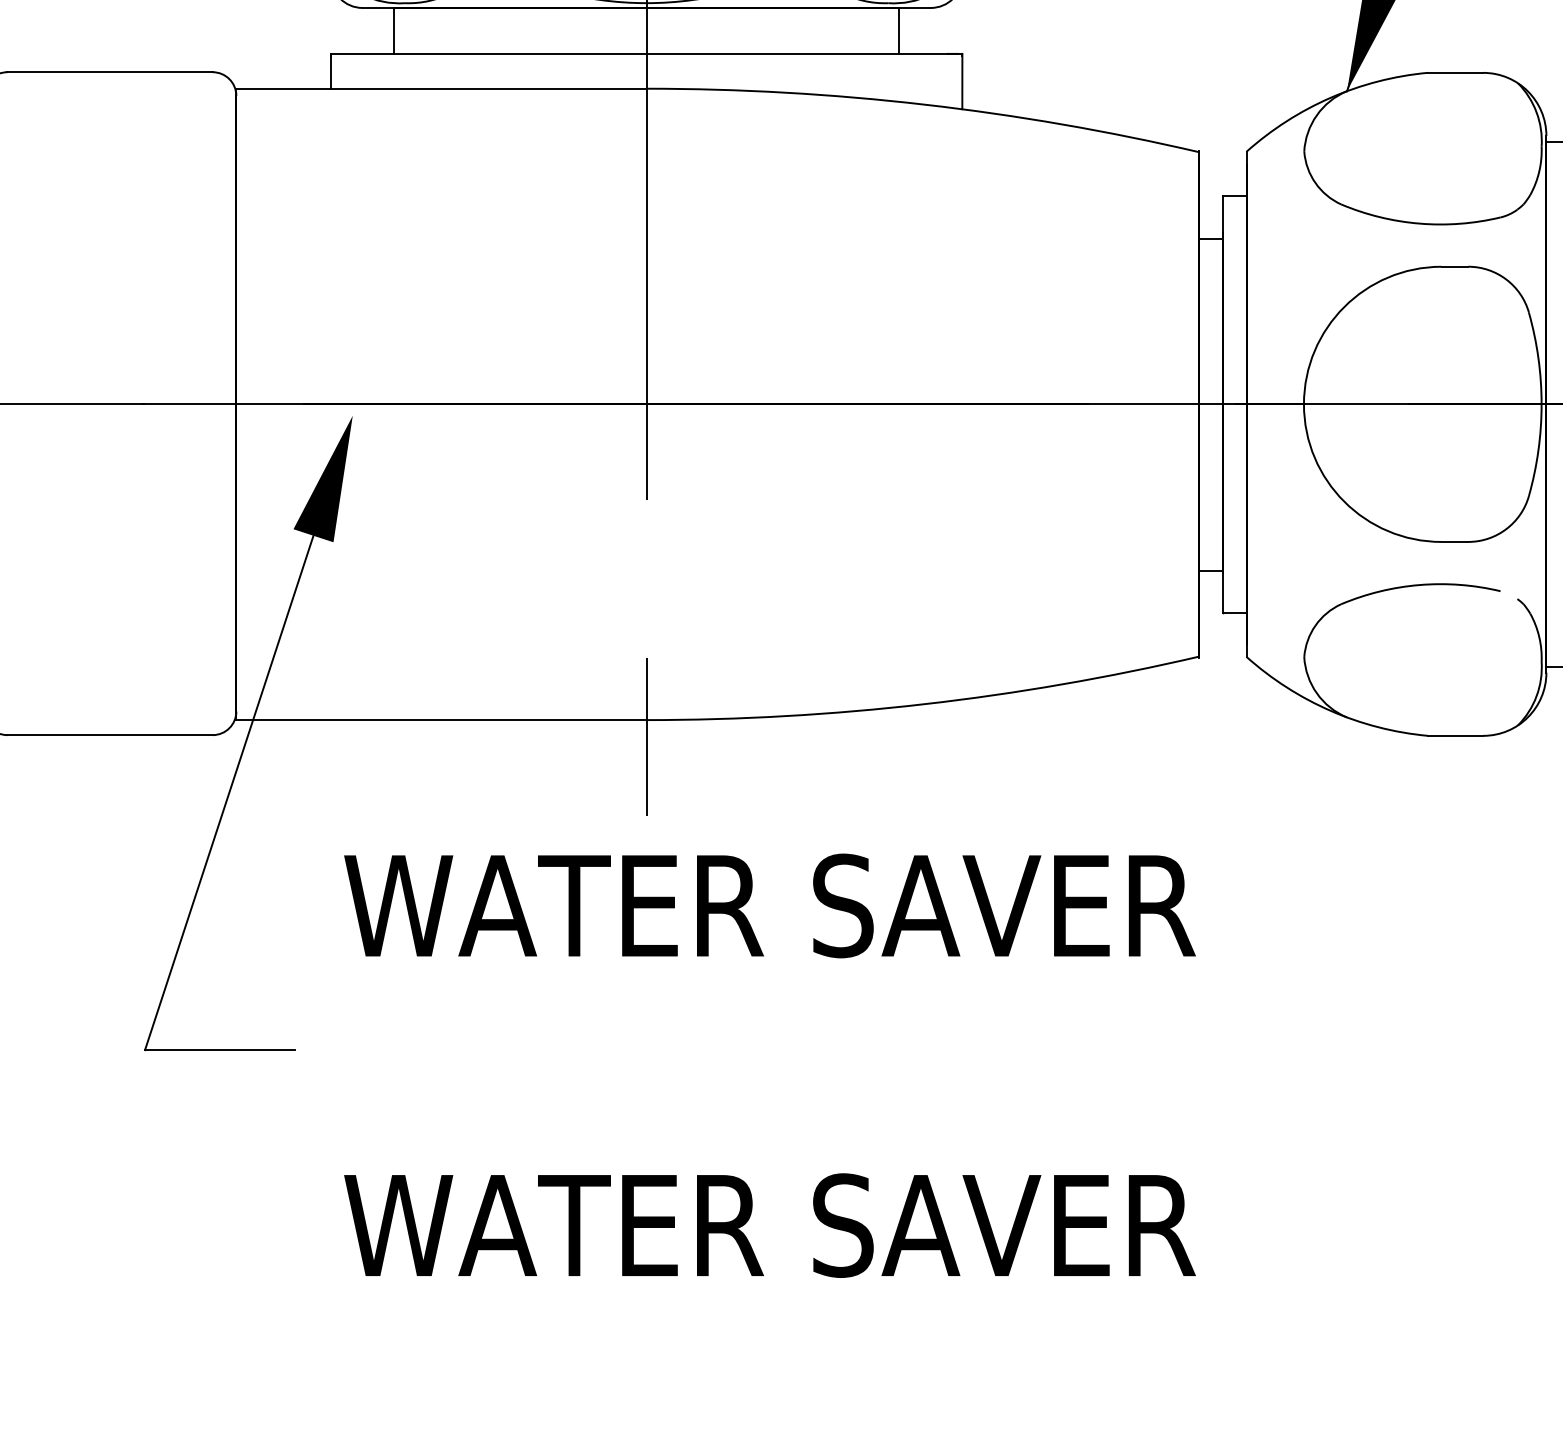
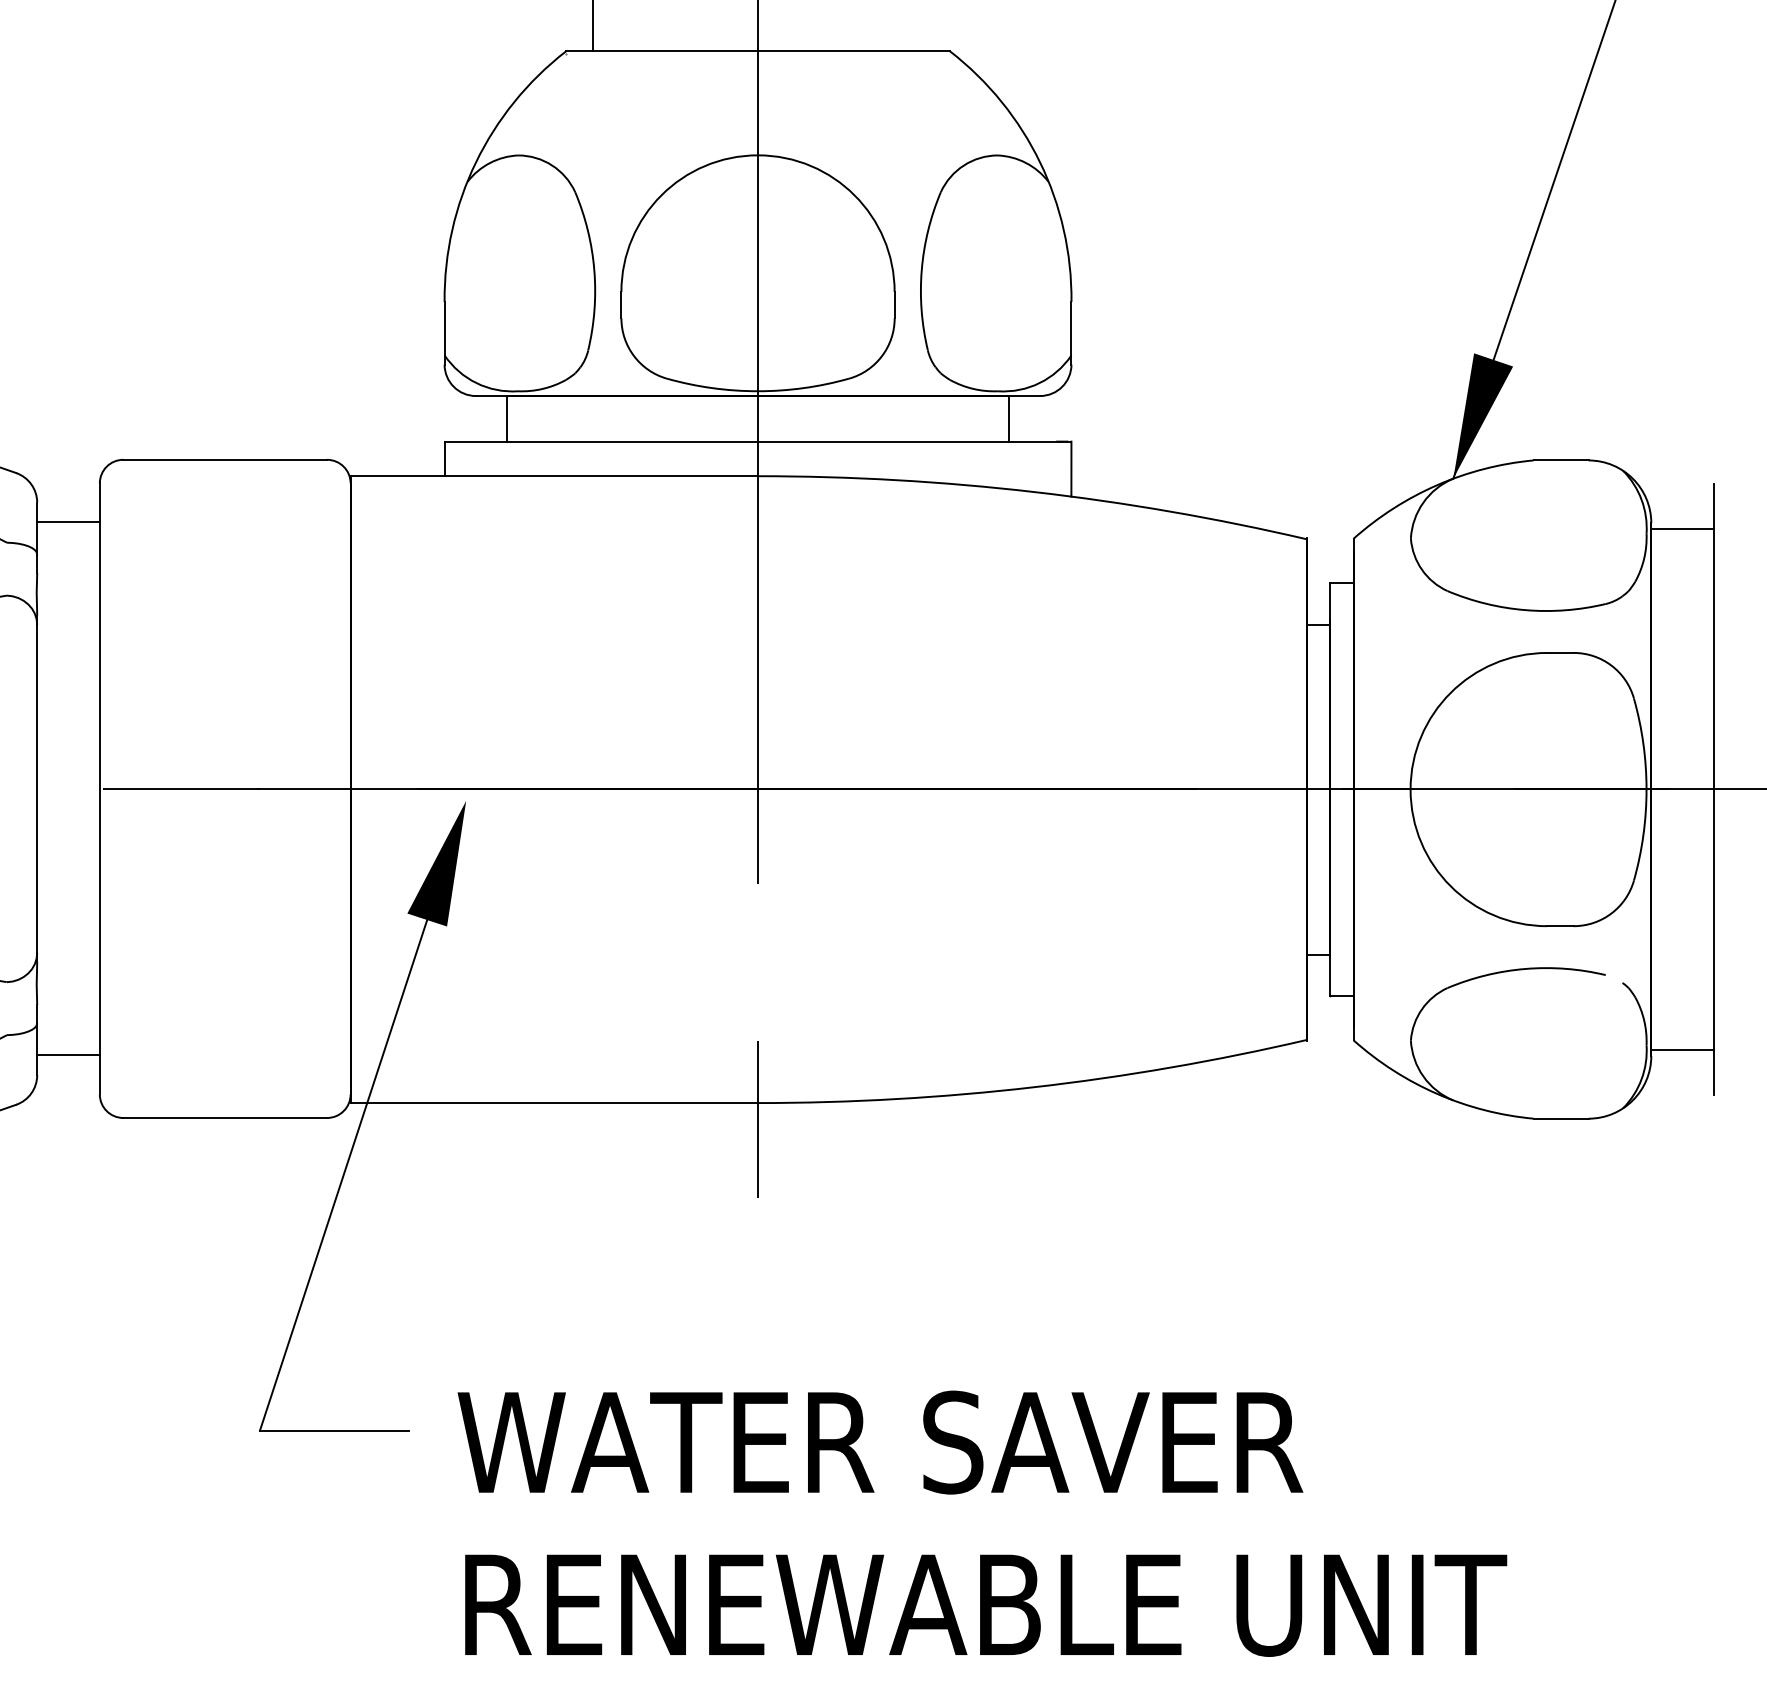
text: (770, 905) -> (880, 1442), moved
text: (872, 1225) -> (982, 1604), WATER SAVER -> RENEWABLE UNIT

